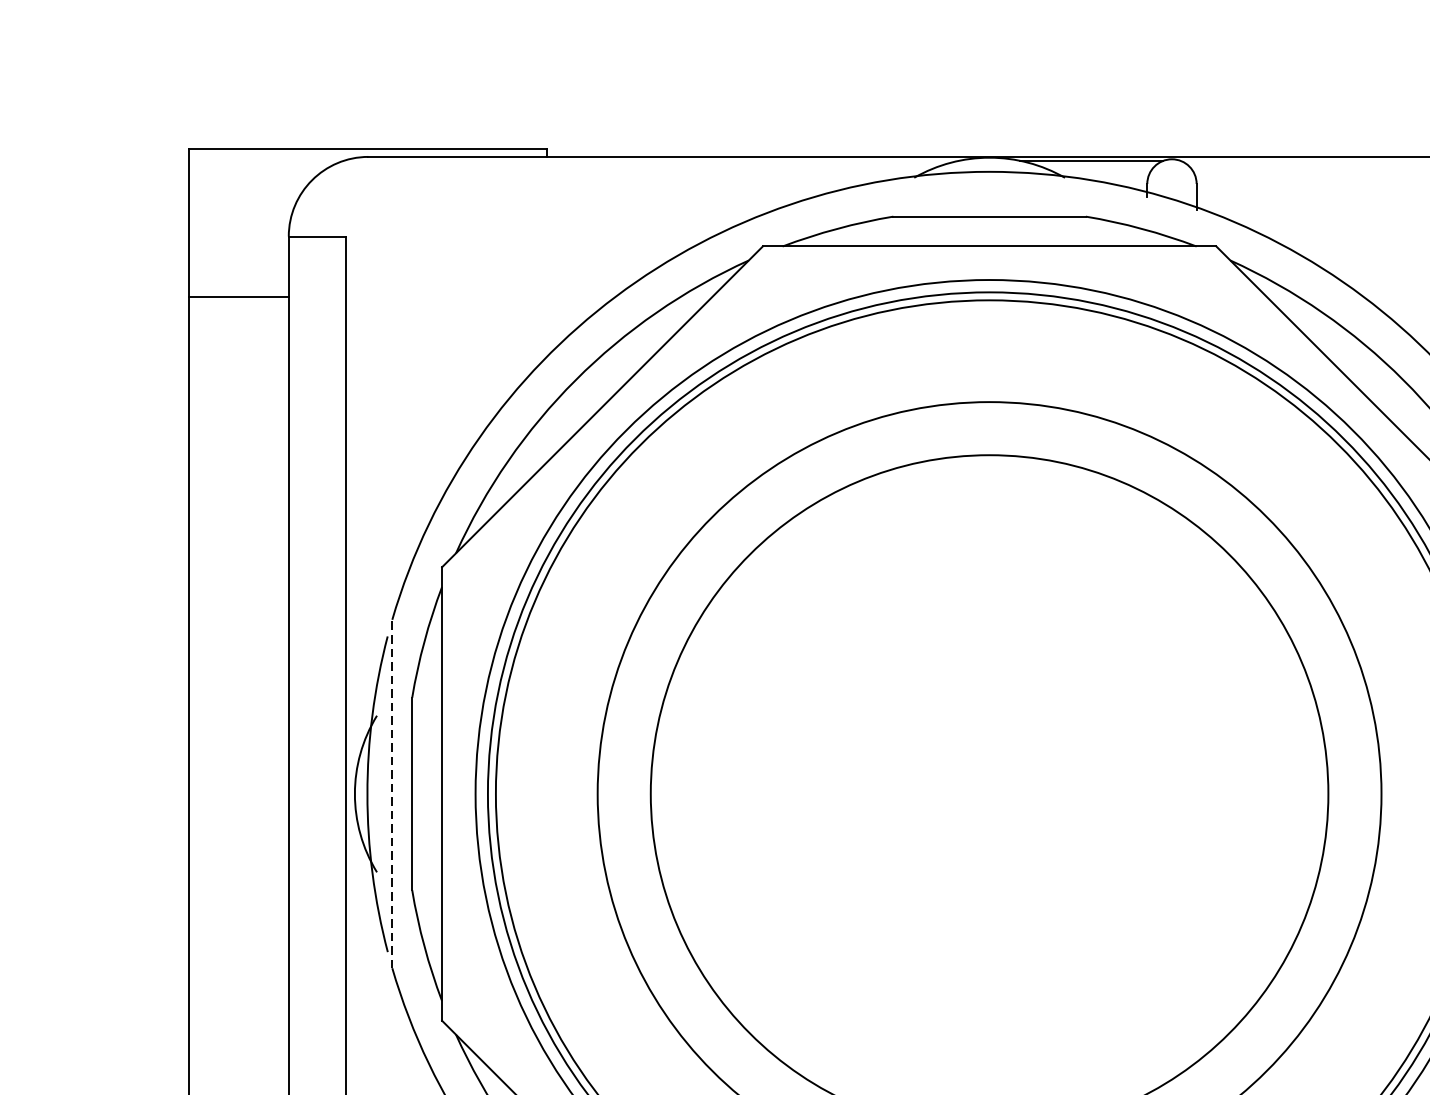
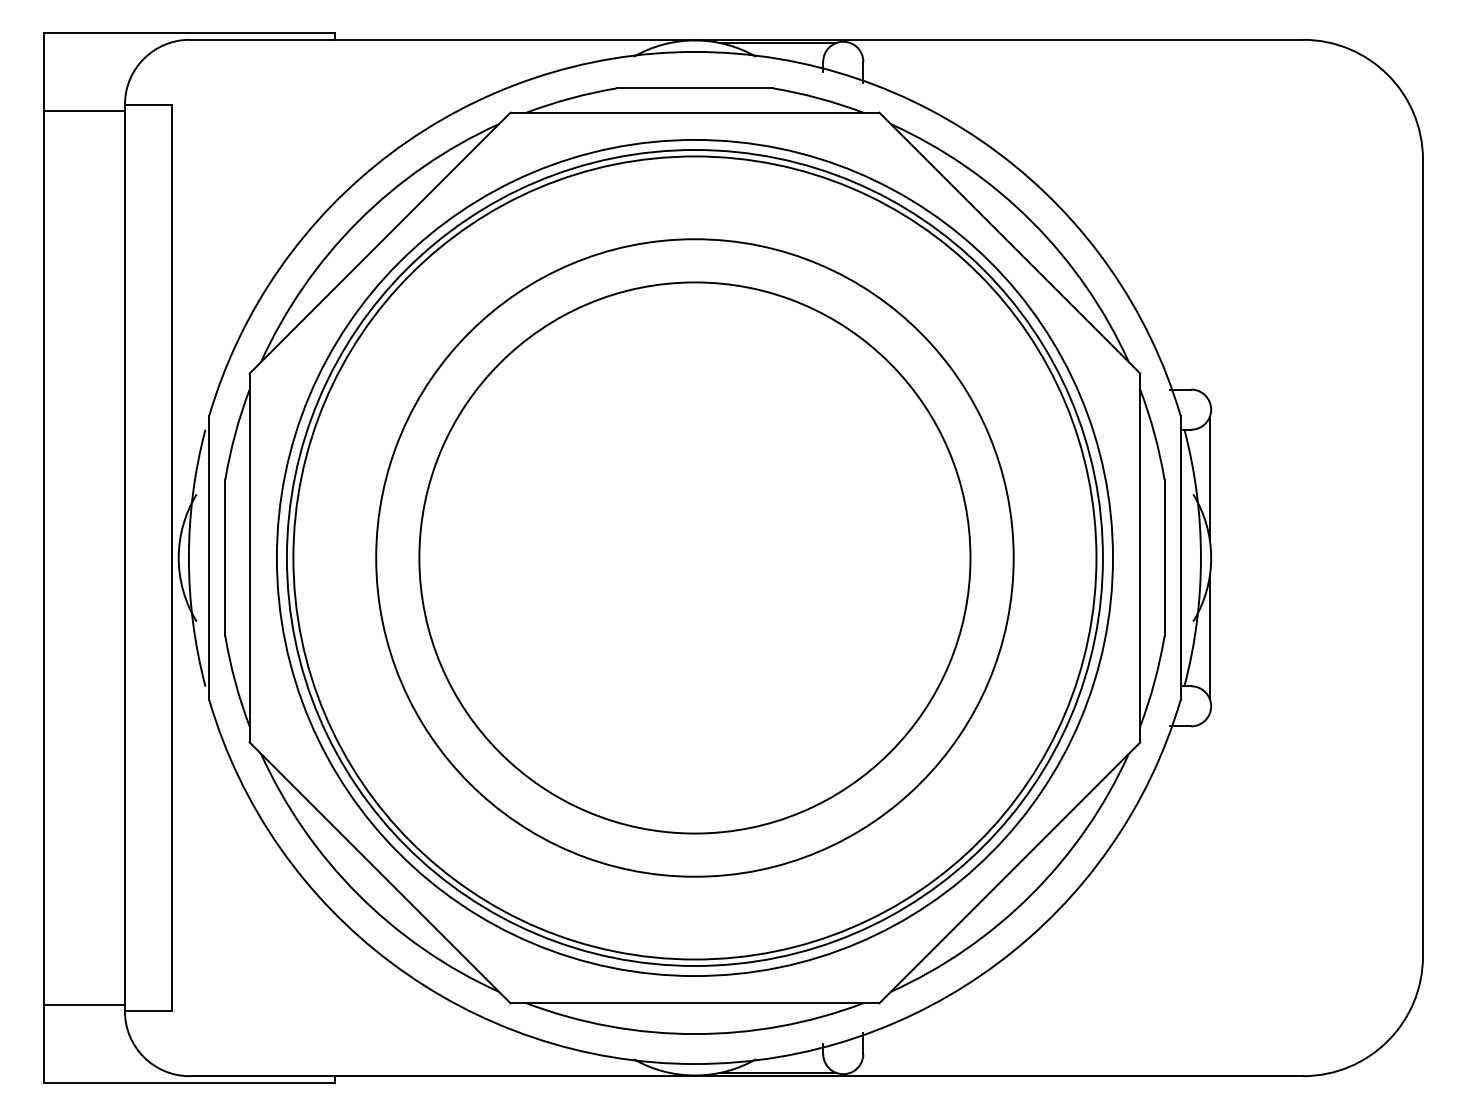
line: (237, 297) -> (83, 111), moved
line: (392, 793) -> (209, 557), dashed -> solid

